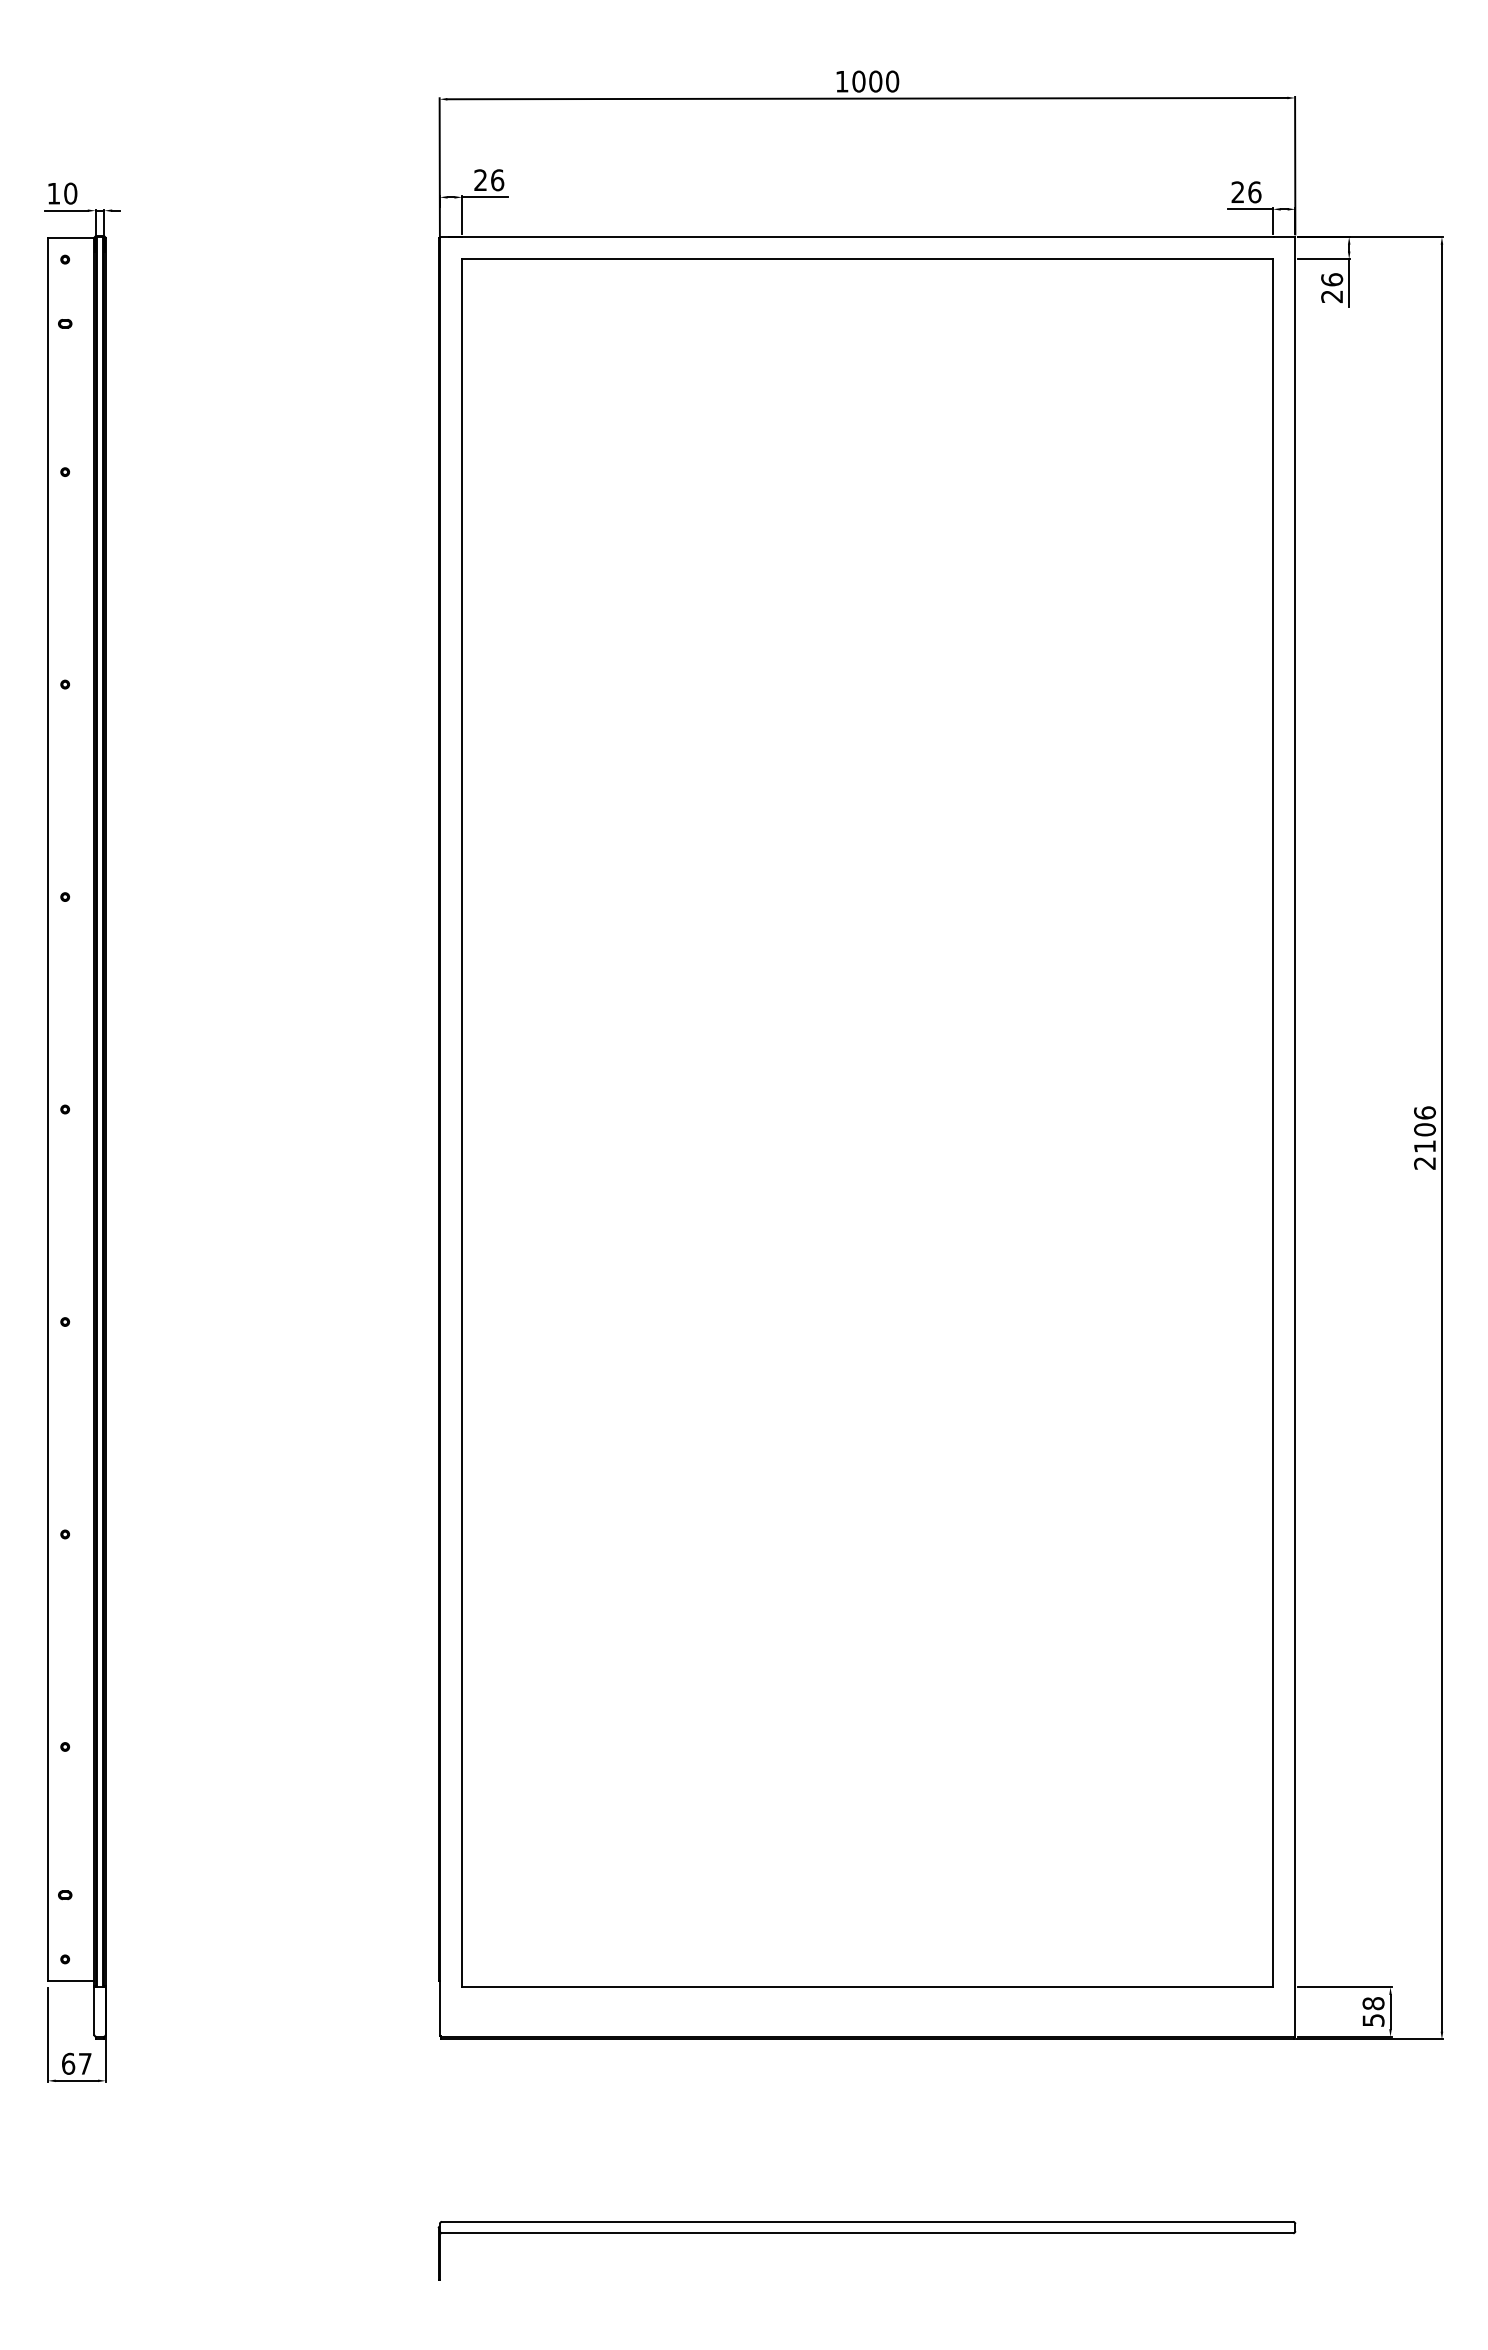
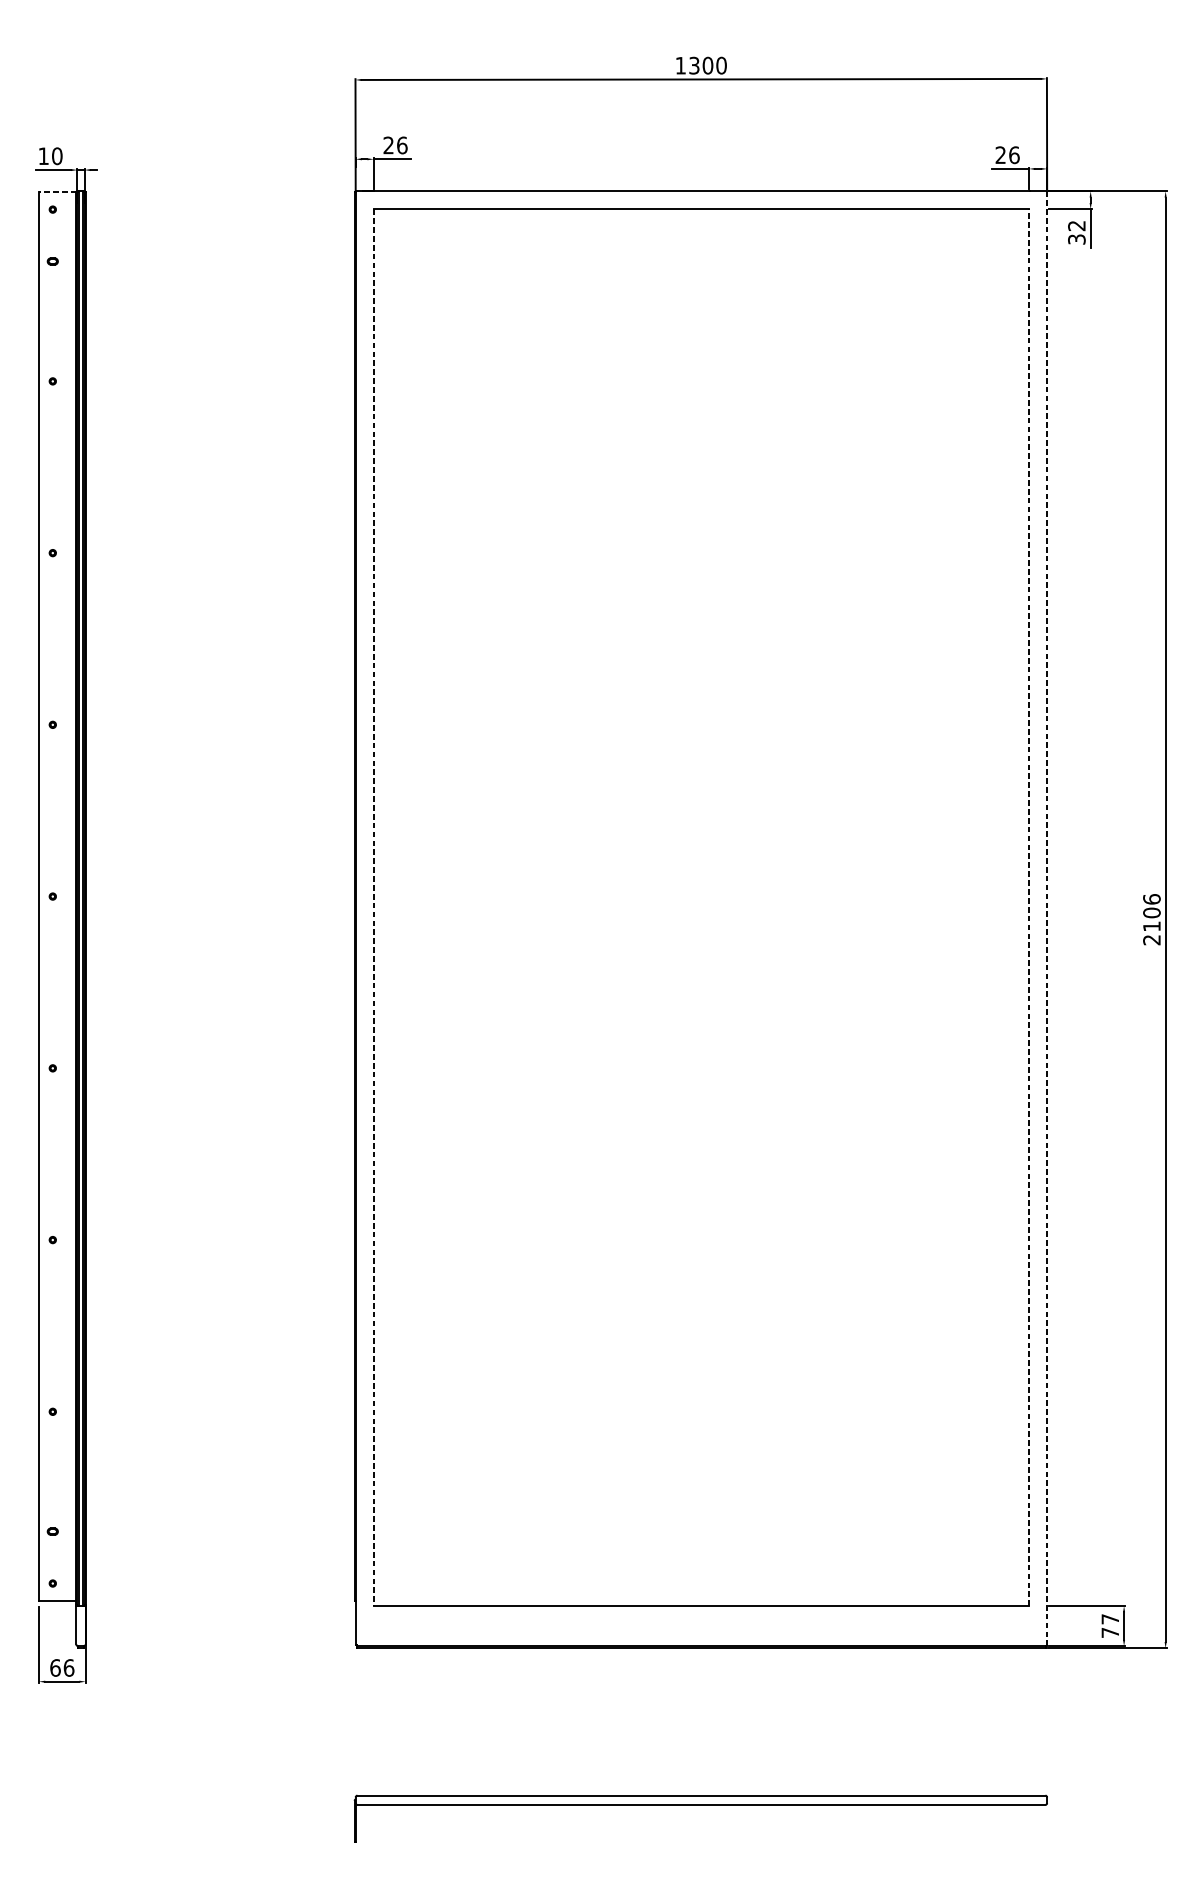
text: (858, 81) -> (694, 65), 1000 -> 1300
line: (70, 238) -> (57, 192), solid -> dashed
text: (1332, 287) -> (1077, 232), 26 -> 32
line: (462, 1123) -> (373, 907), solid -> dashed
line: (1273, 1123) -> (1029, 907), solid -> dashed
line: (1295, 1136) -> (1047, 918), solid -> dashed
text: (1373, 2011) -> (1110, 1625), 58 -> 77
text: (84, 2063) -> (68, 1667), 67 -> 66

